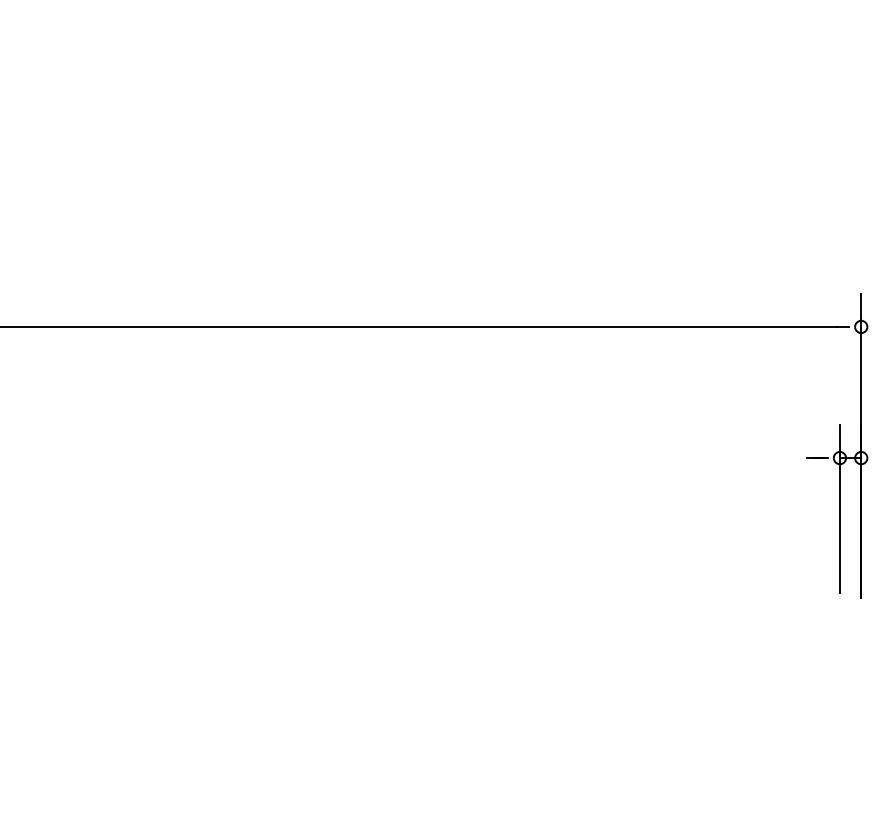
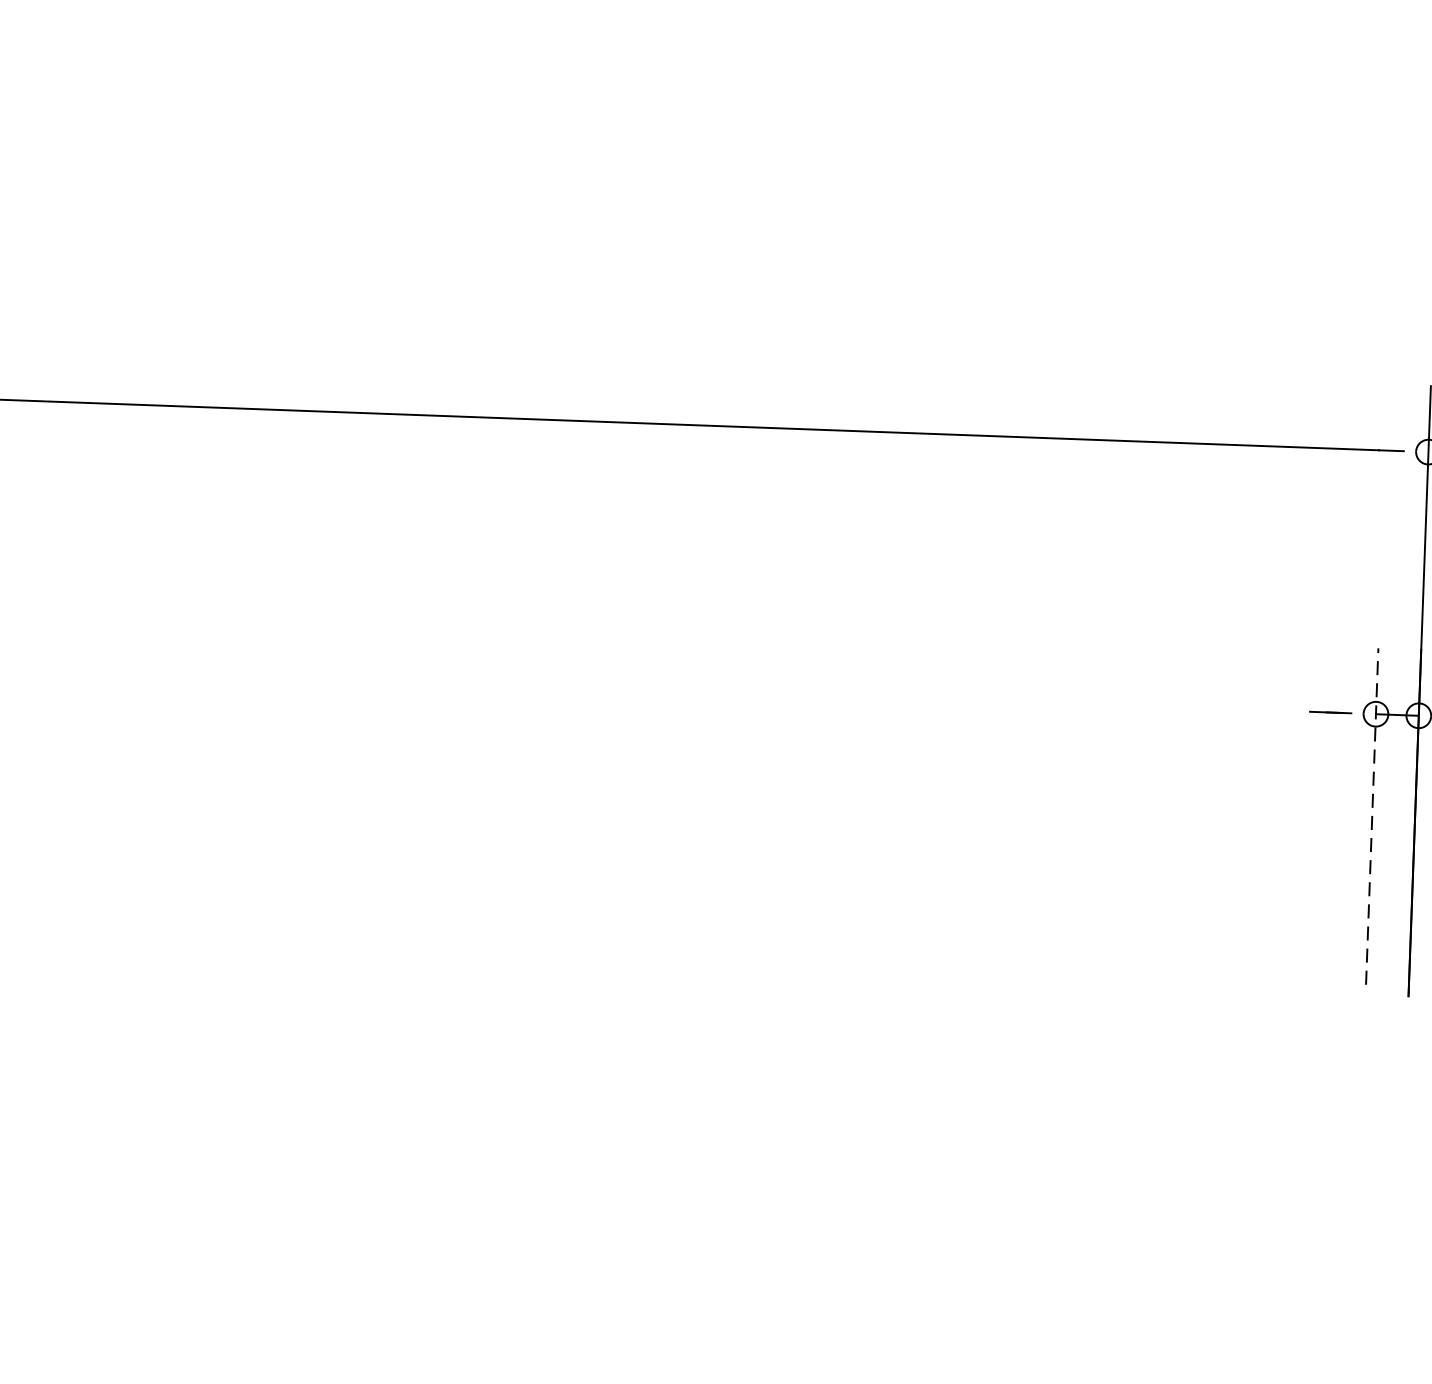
line: (839, 509) -> (1371, 817), solid -> dashed

